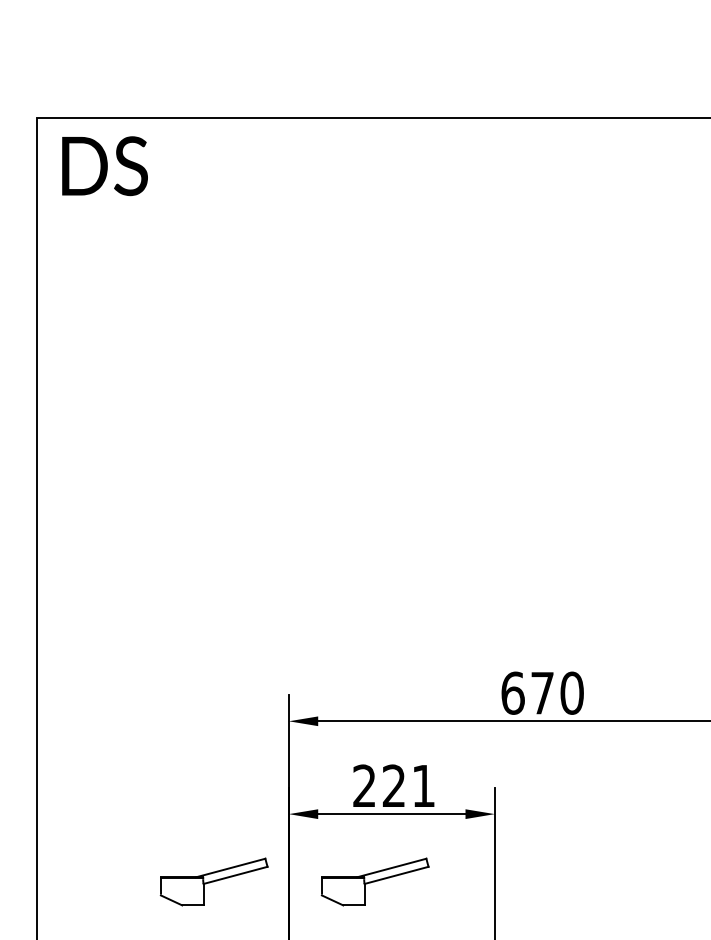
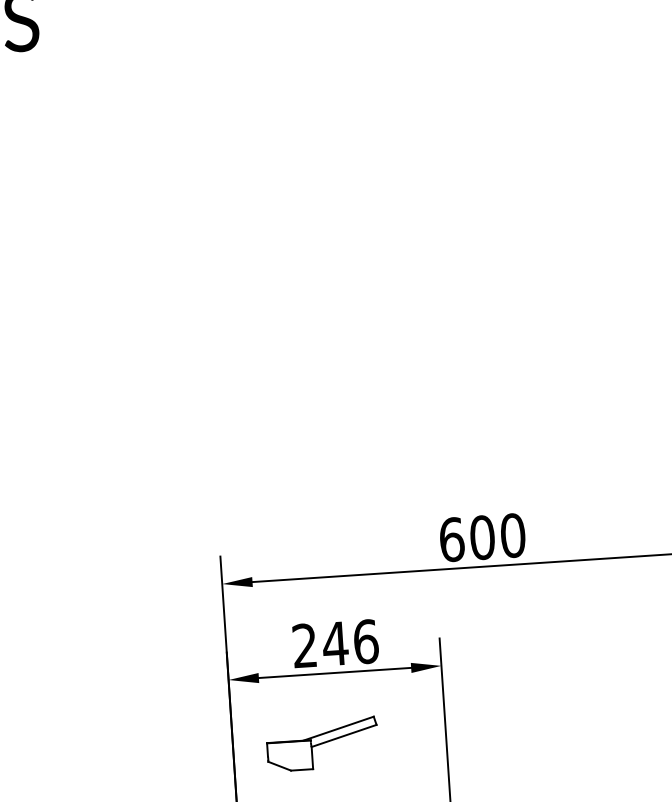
text: (542, 692) -> (482, 536), 670 -> 600
text: (408, 785) -> (350, 642), 221 -> 246
part: (213, 881) -> (155, 754), removed

